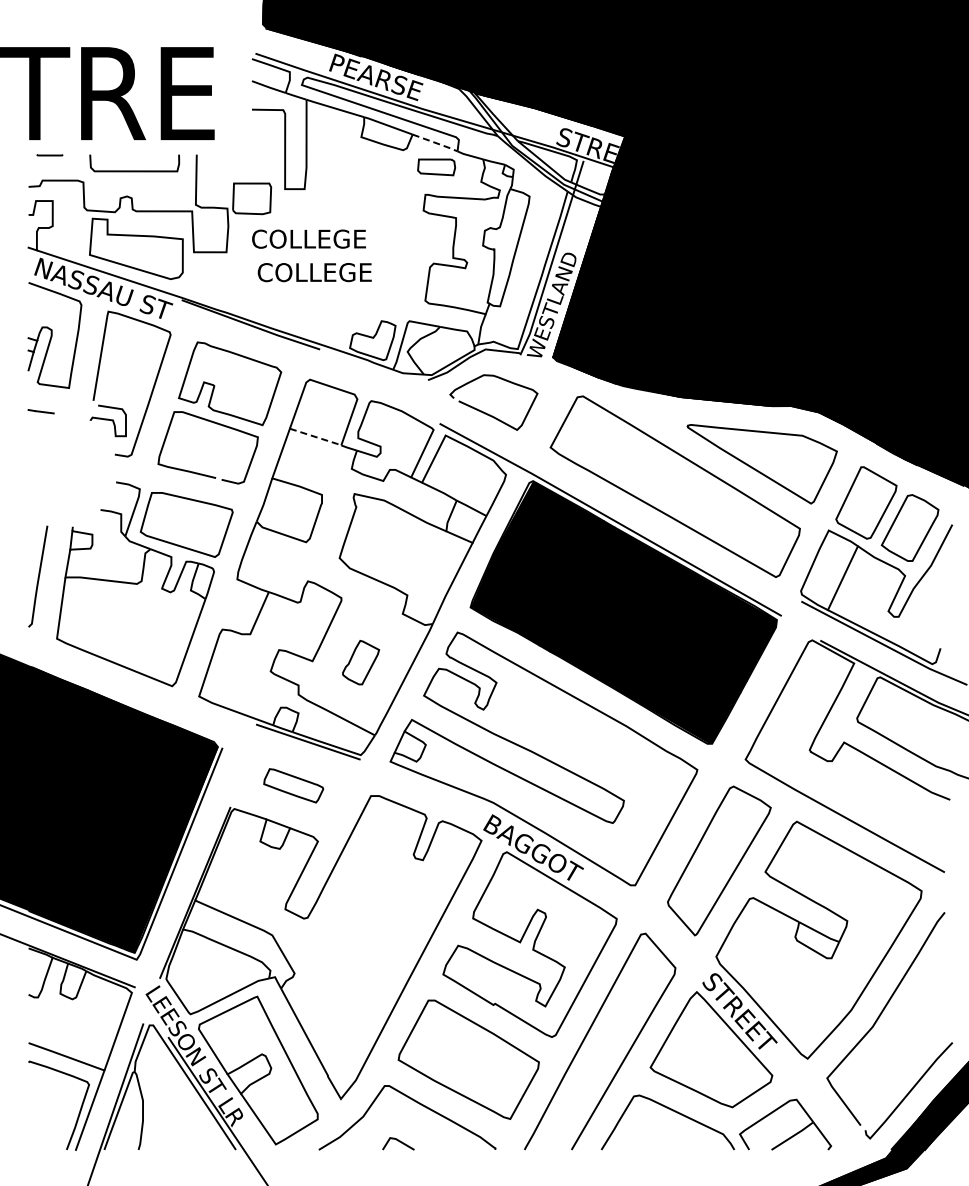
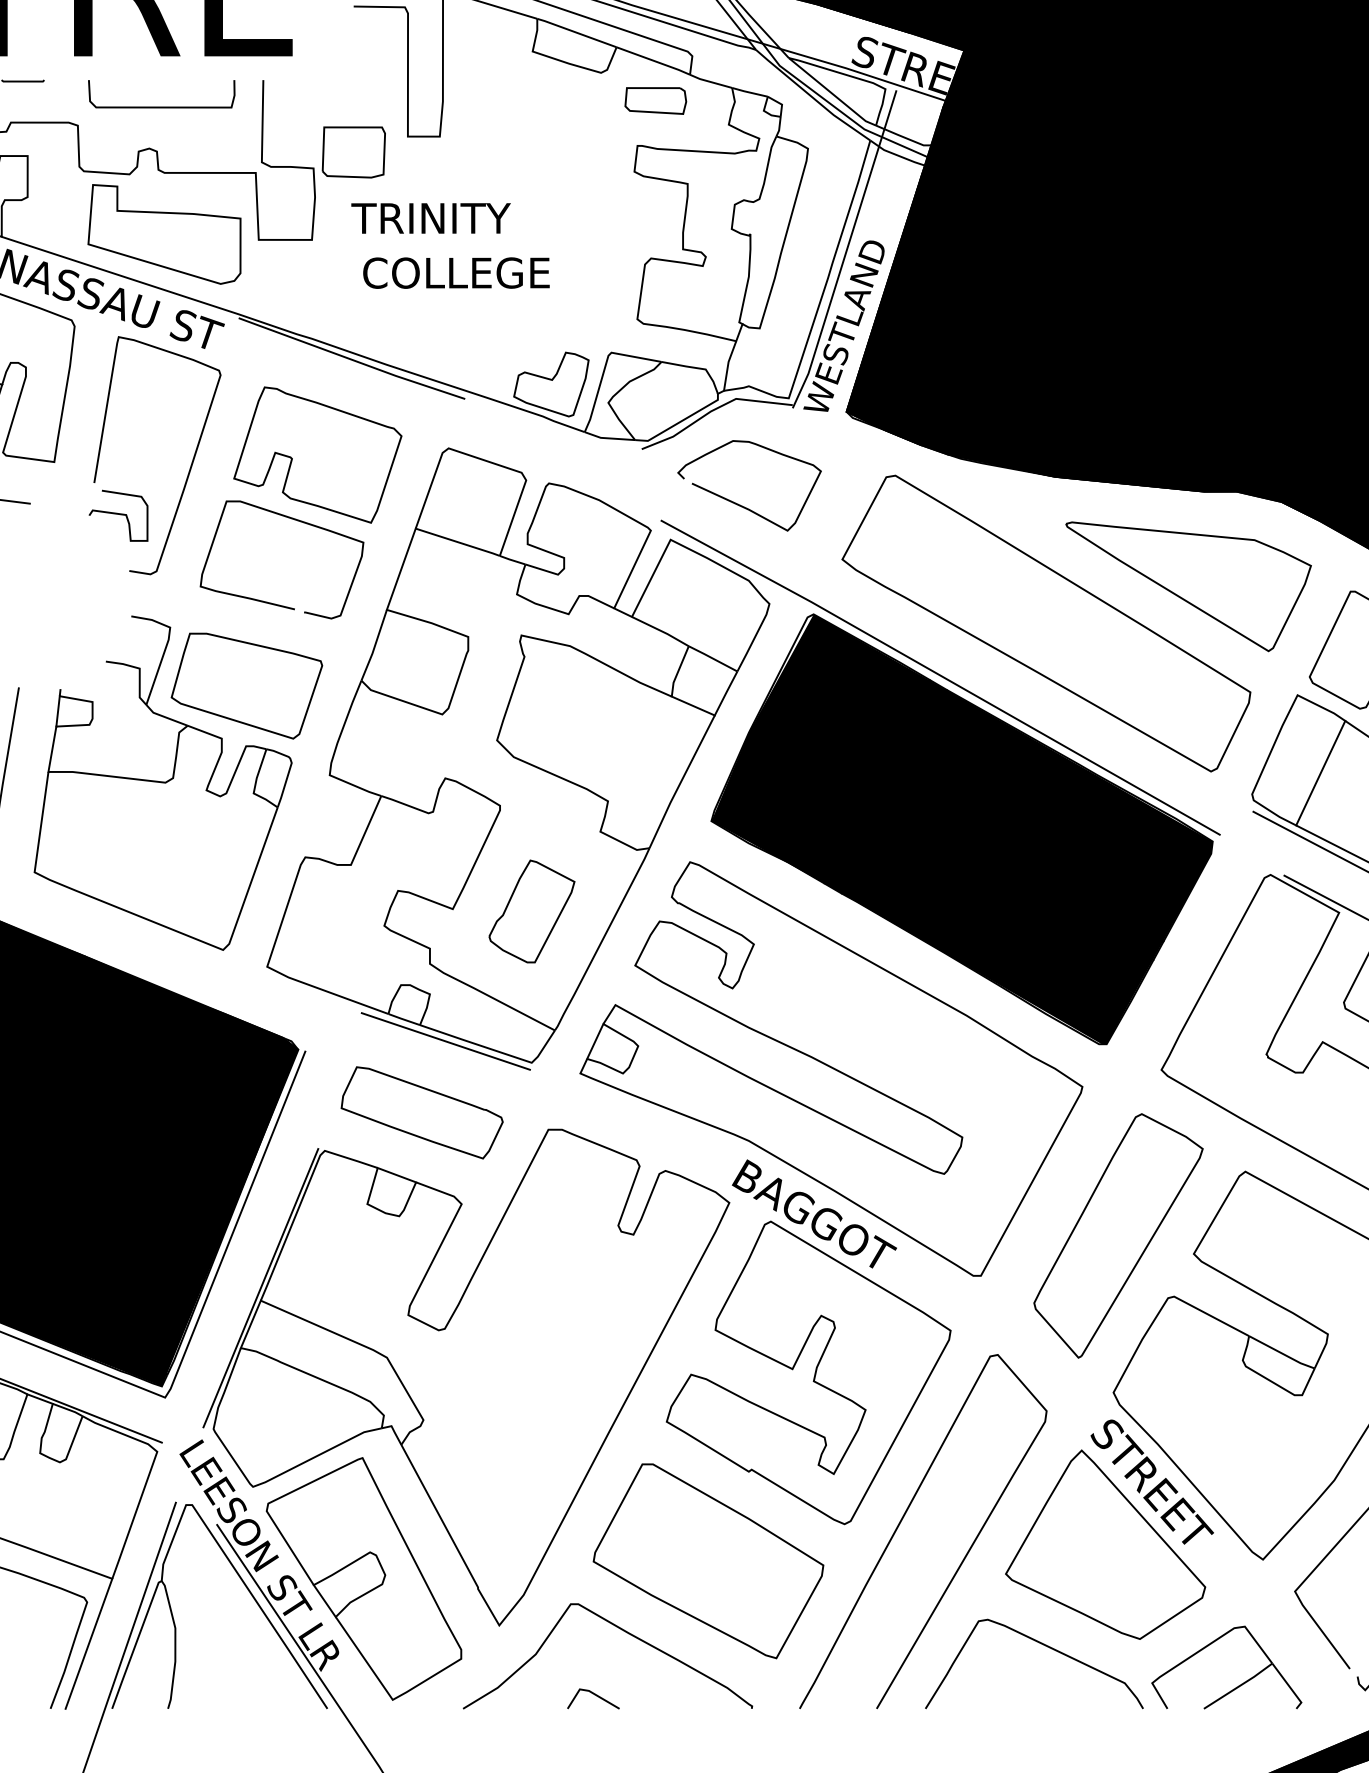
line: (435, 143) -> (653, 61), dashed -> solid
text: (307, 238) -> (444, 217), COLLEGE -> TRINITY
line: (316, 437) -> (459, 542), dashed -> solid
part: (360, 662) -> (531, 911), size x1.43
part: (293, 785) -> (421, 1112), size x1.67

